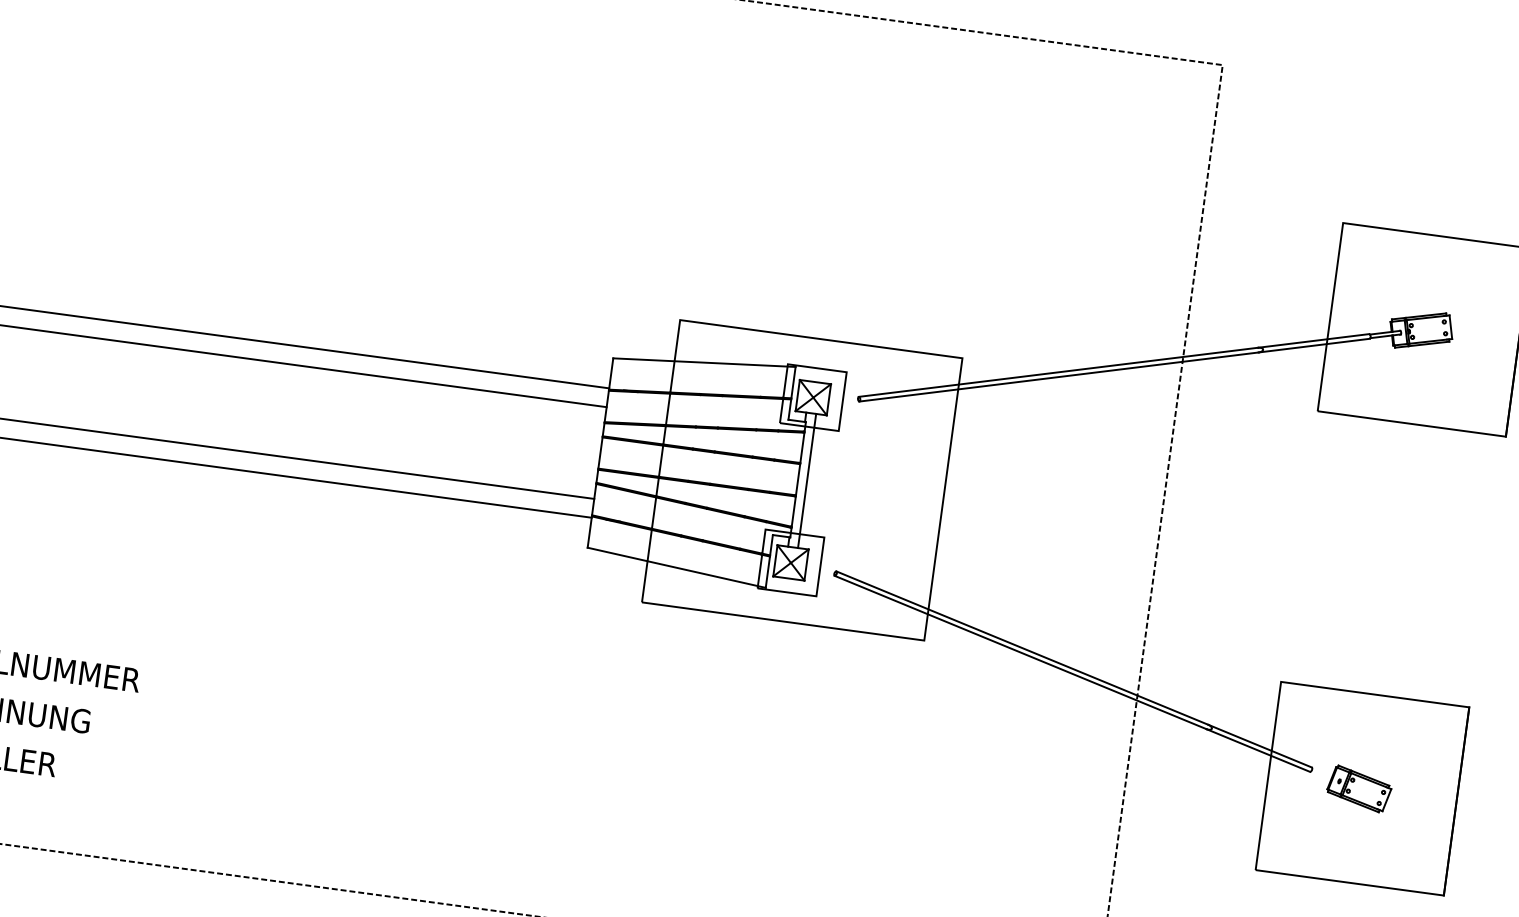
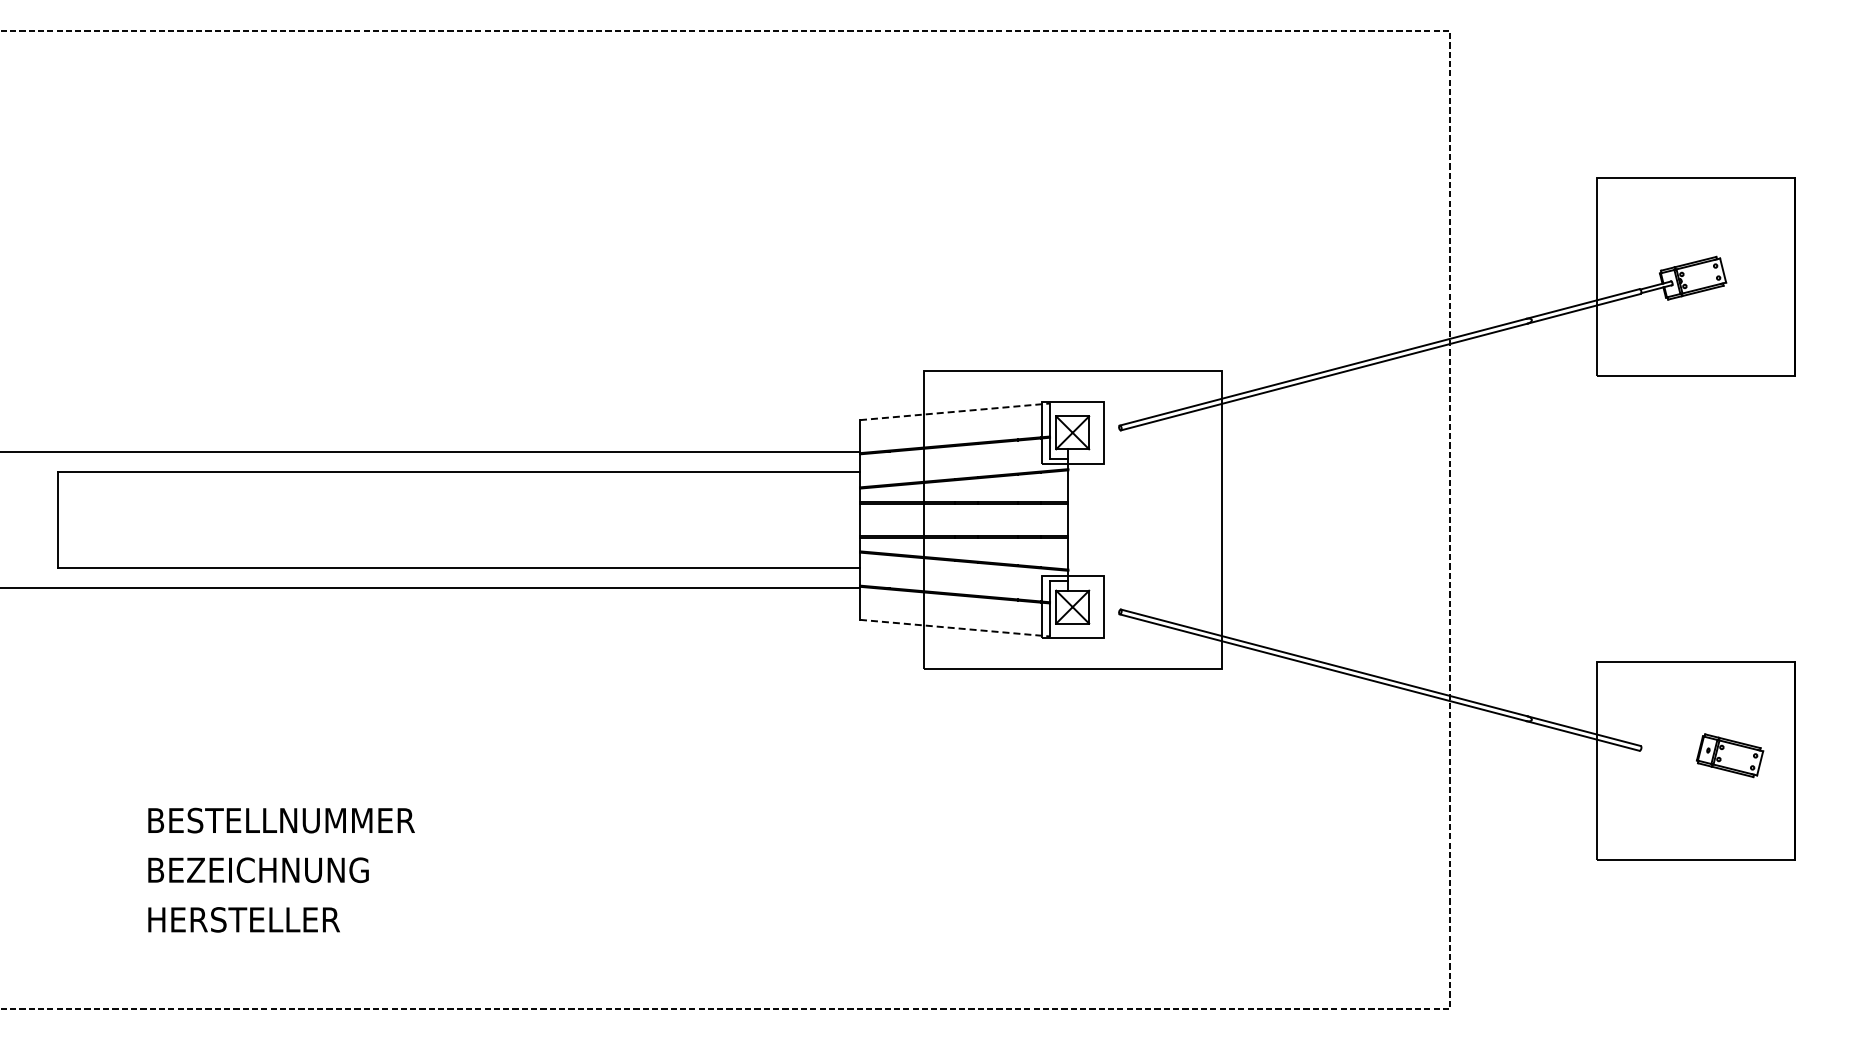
line: (704, 362) -> (955, 411), solid -> dashed
line: (806, 480) -> (1077, 519), removed
line: (677, 568) -> (955, 628), solid -> dashed
part: (1359, 788) -> (1730, 755), moved

